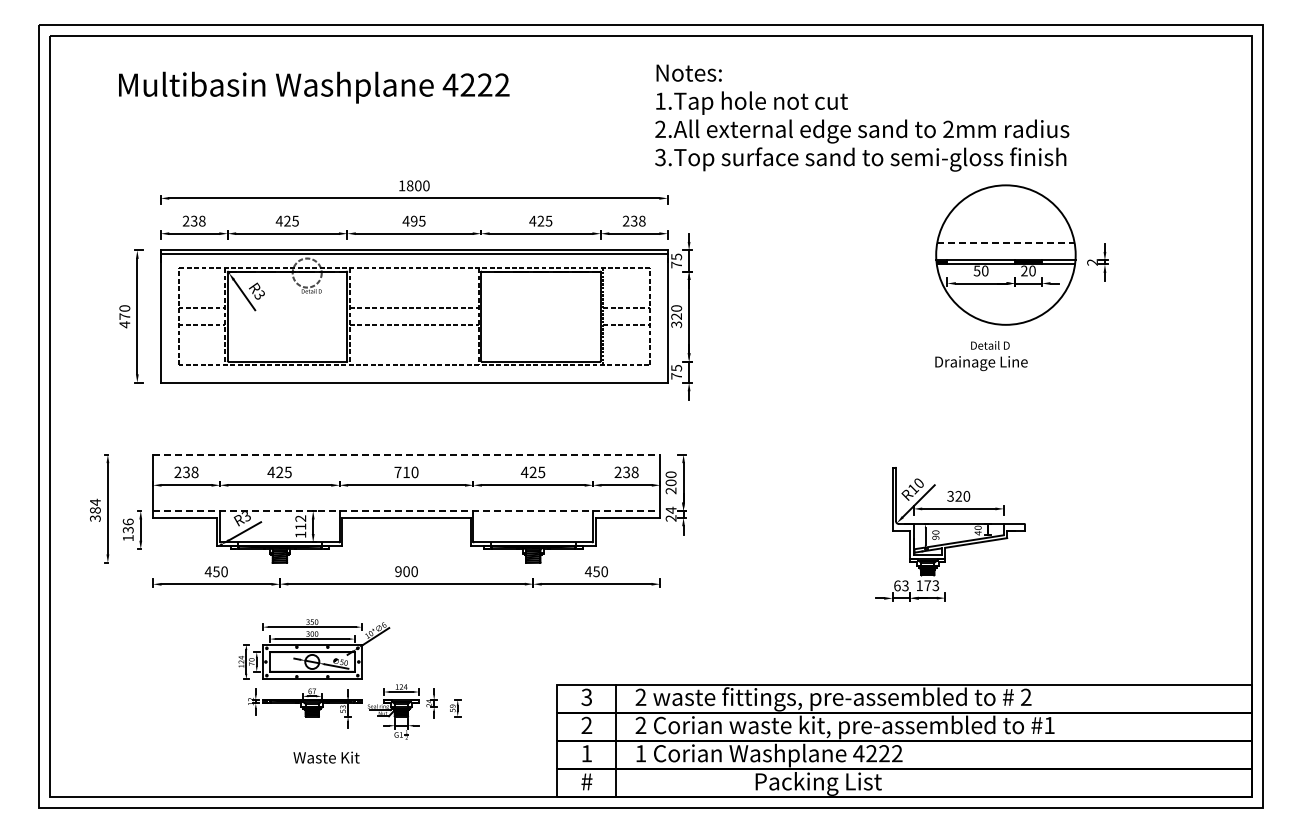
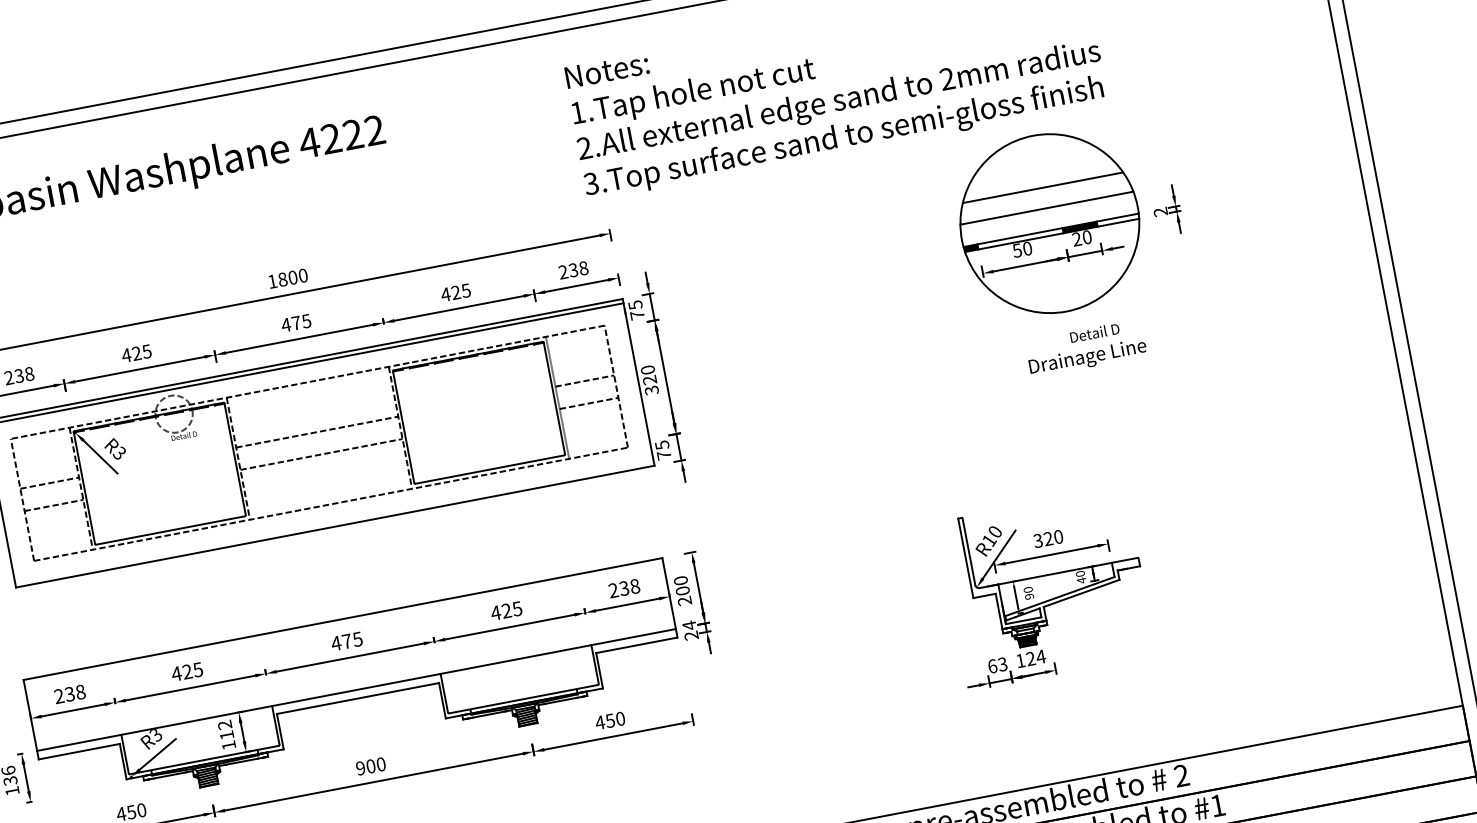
text: (413, 220) -> (295, 322), 495 -> 475
line: (1005, 226) -> (1042, 187), added
line: (1005, 242) -> (1046, 207), dashed -> solid
text: (981, 356) -> (1086, 349), moved
line: (406, 454) -> (342, 618), dashed -> solid
text: (406, 472) -> (347, 641), 710 -> 475
line: (406, 511) -> (356, 690), dashed -> solid
text: (931, 585) -> (1035, 657), 173 -> 124

